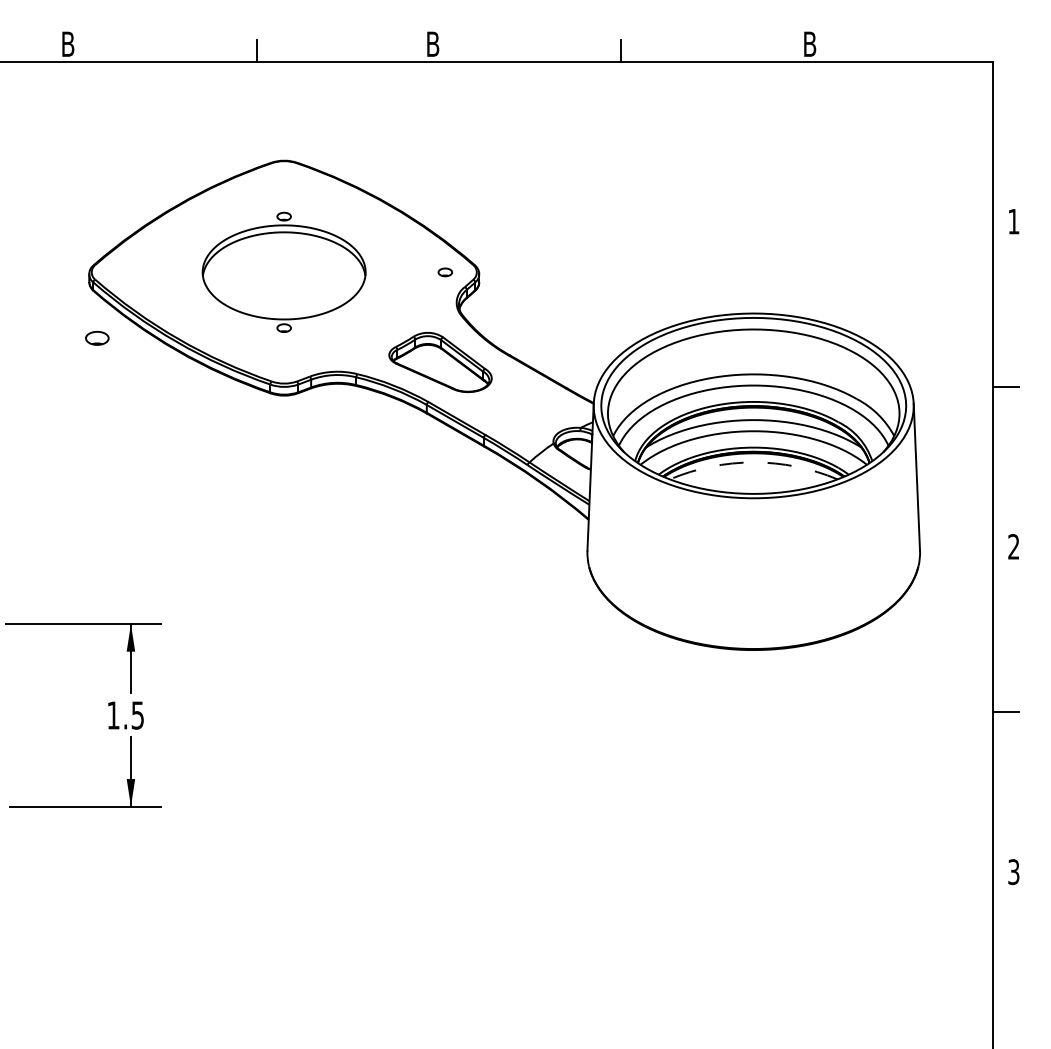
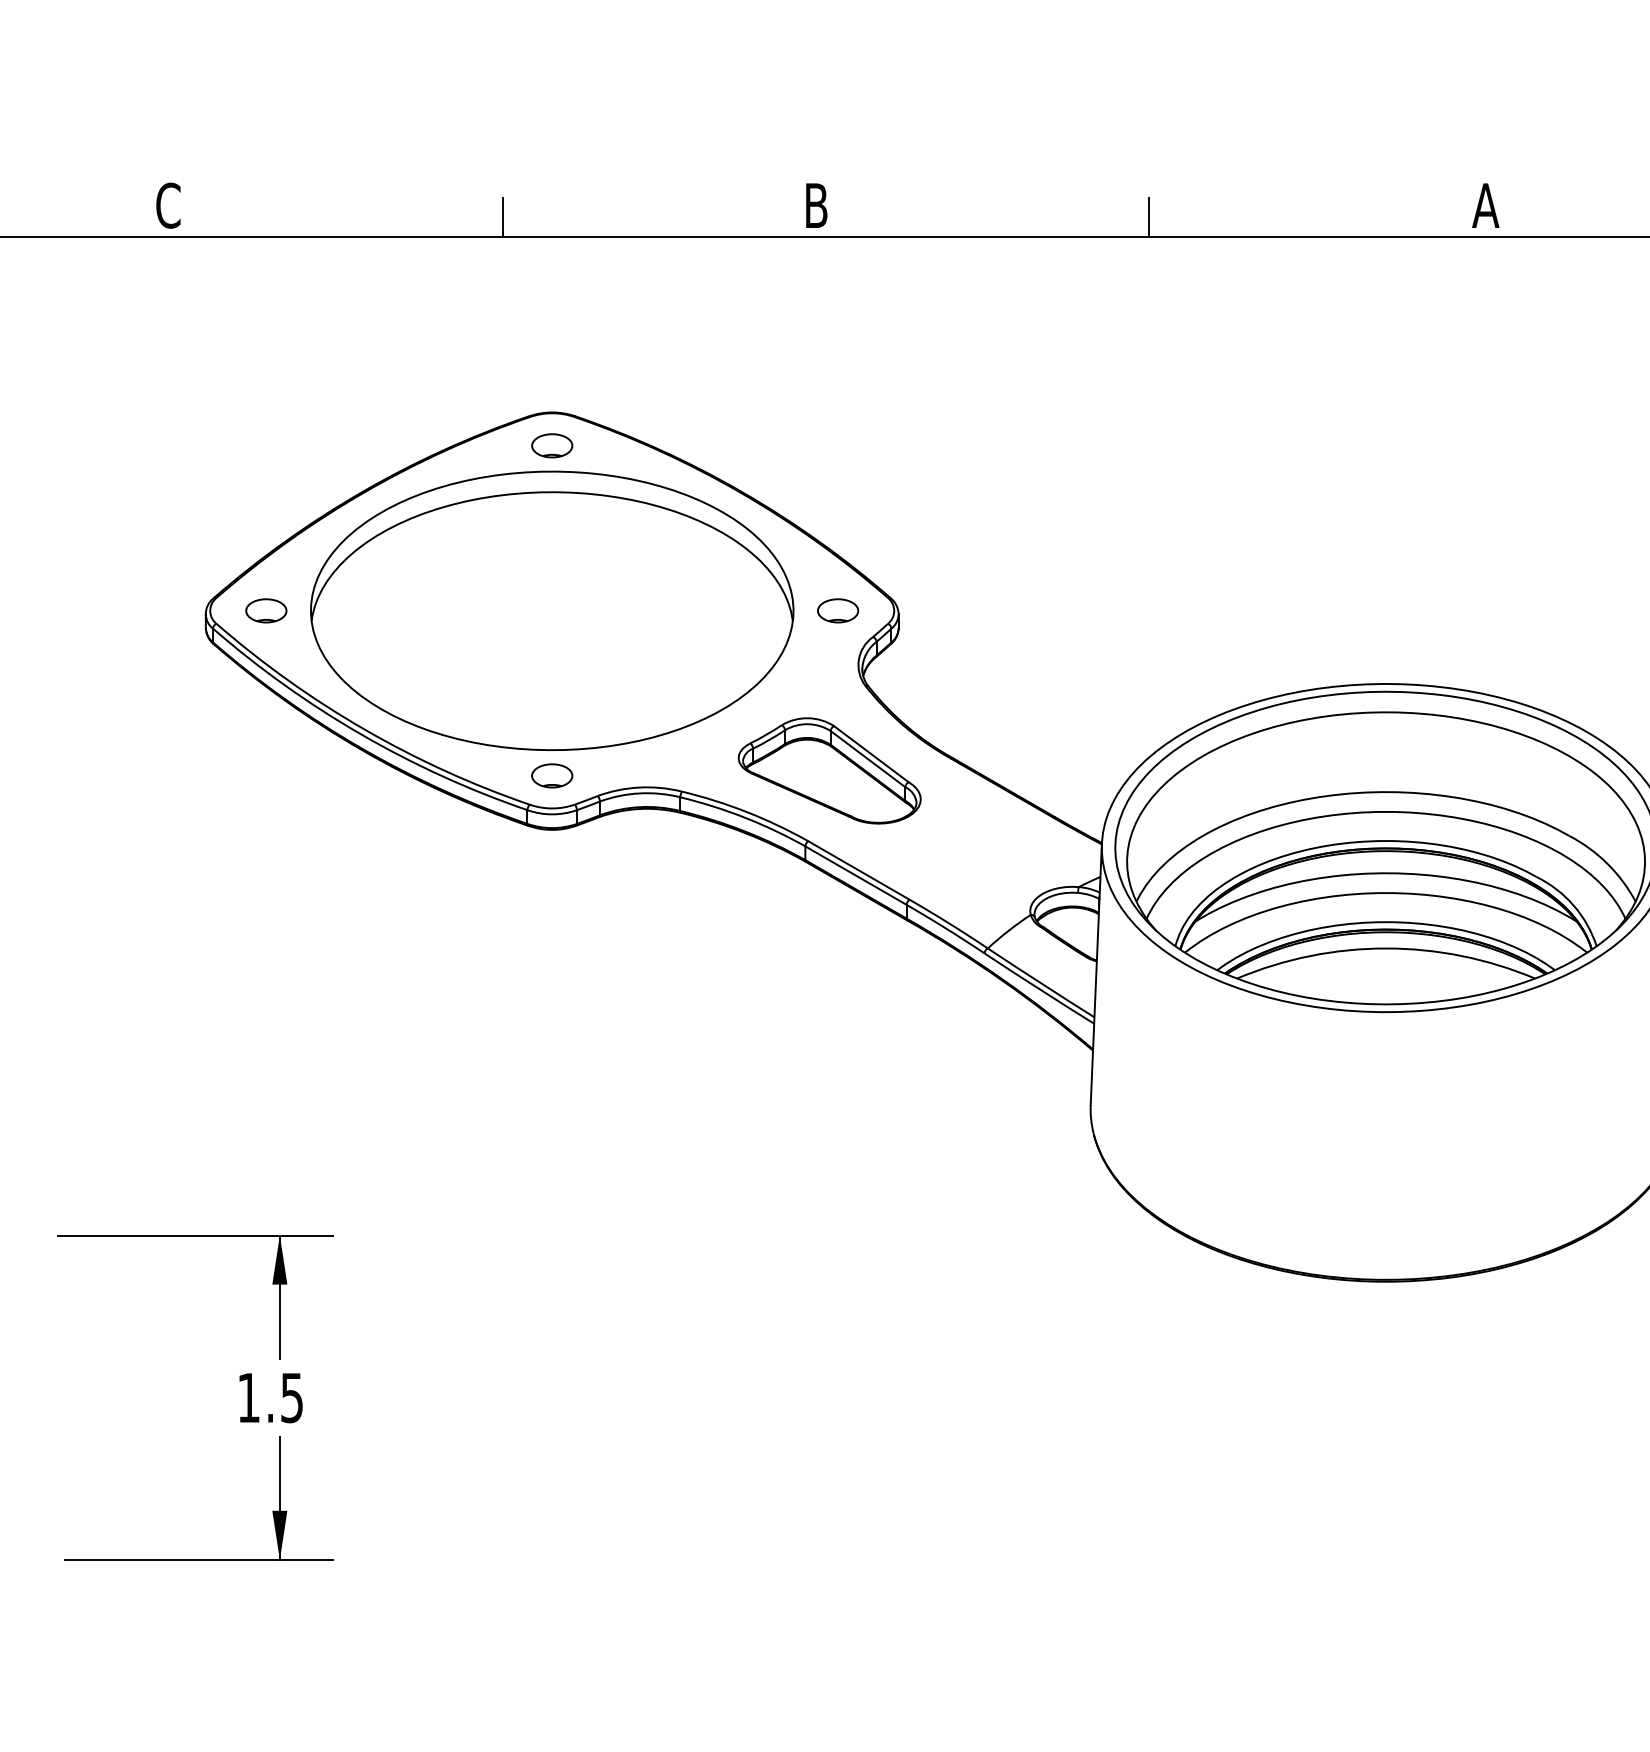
text: (809, 43) -> (1485, 204), B -> A
text: (67, 44) -> (167, 206), B -> C
part: (283, 272) -> (550, 611), size x1.67
part: (445, 272) -> (838, 611), size x1.67
part: (97, 338) -> (266, 611), moved
arc: (753, 462) -> (1385, 948), dashed -> solid

